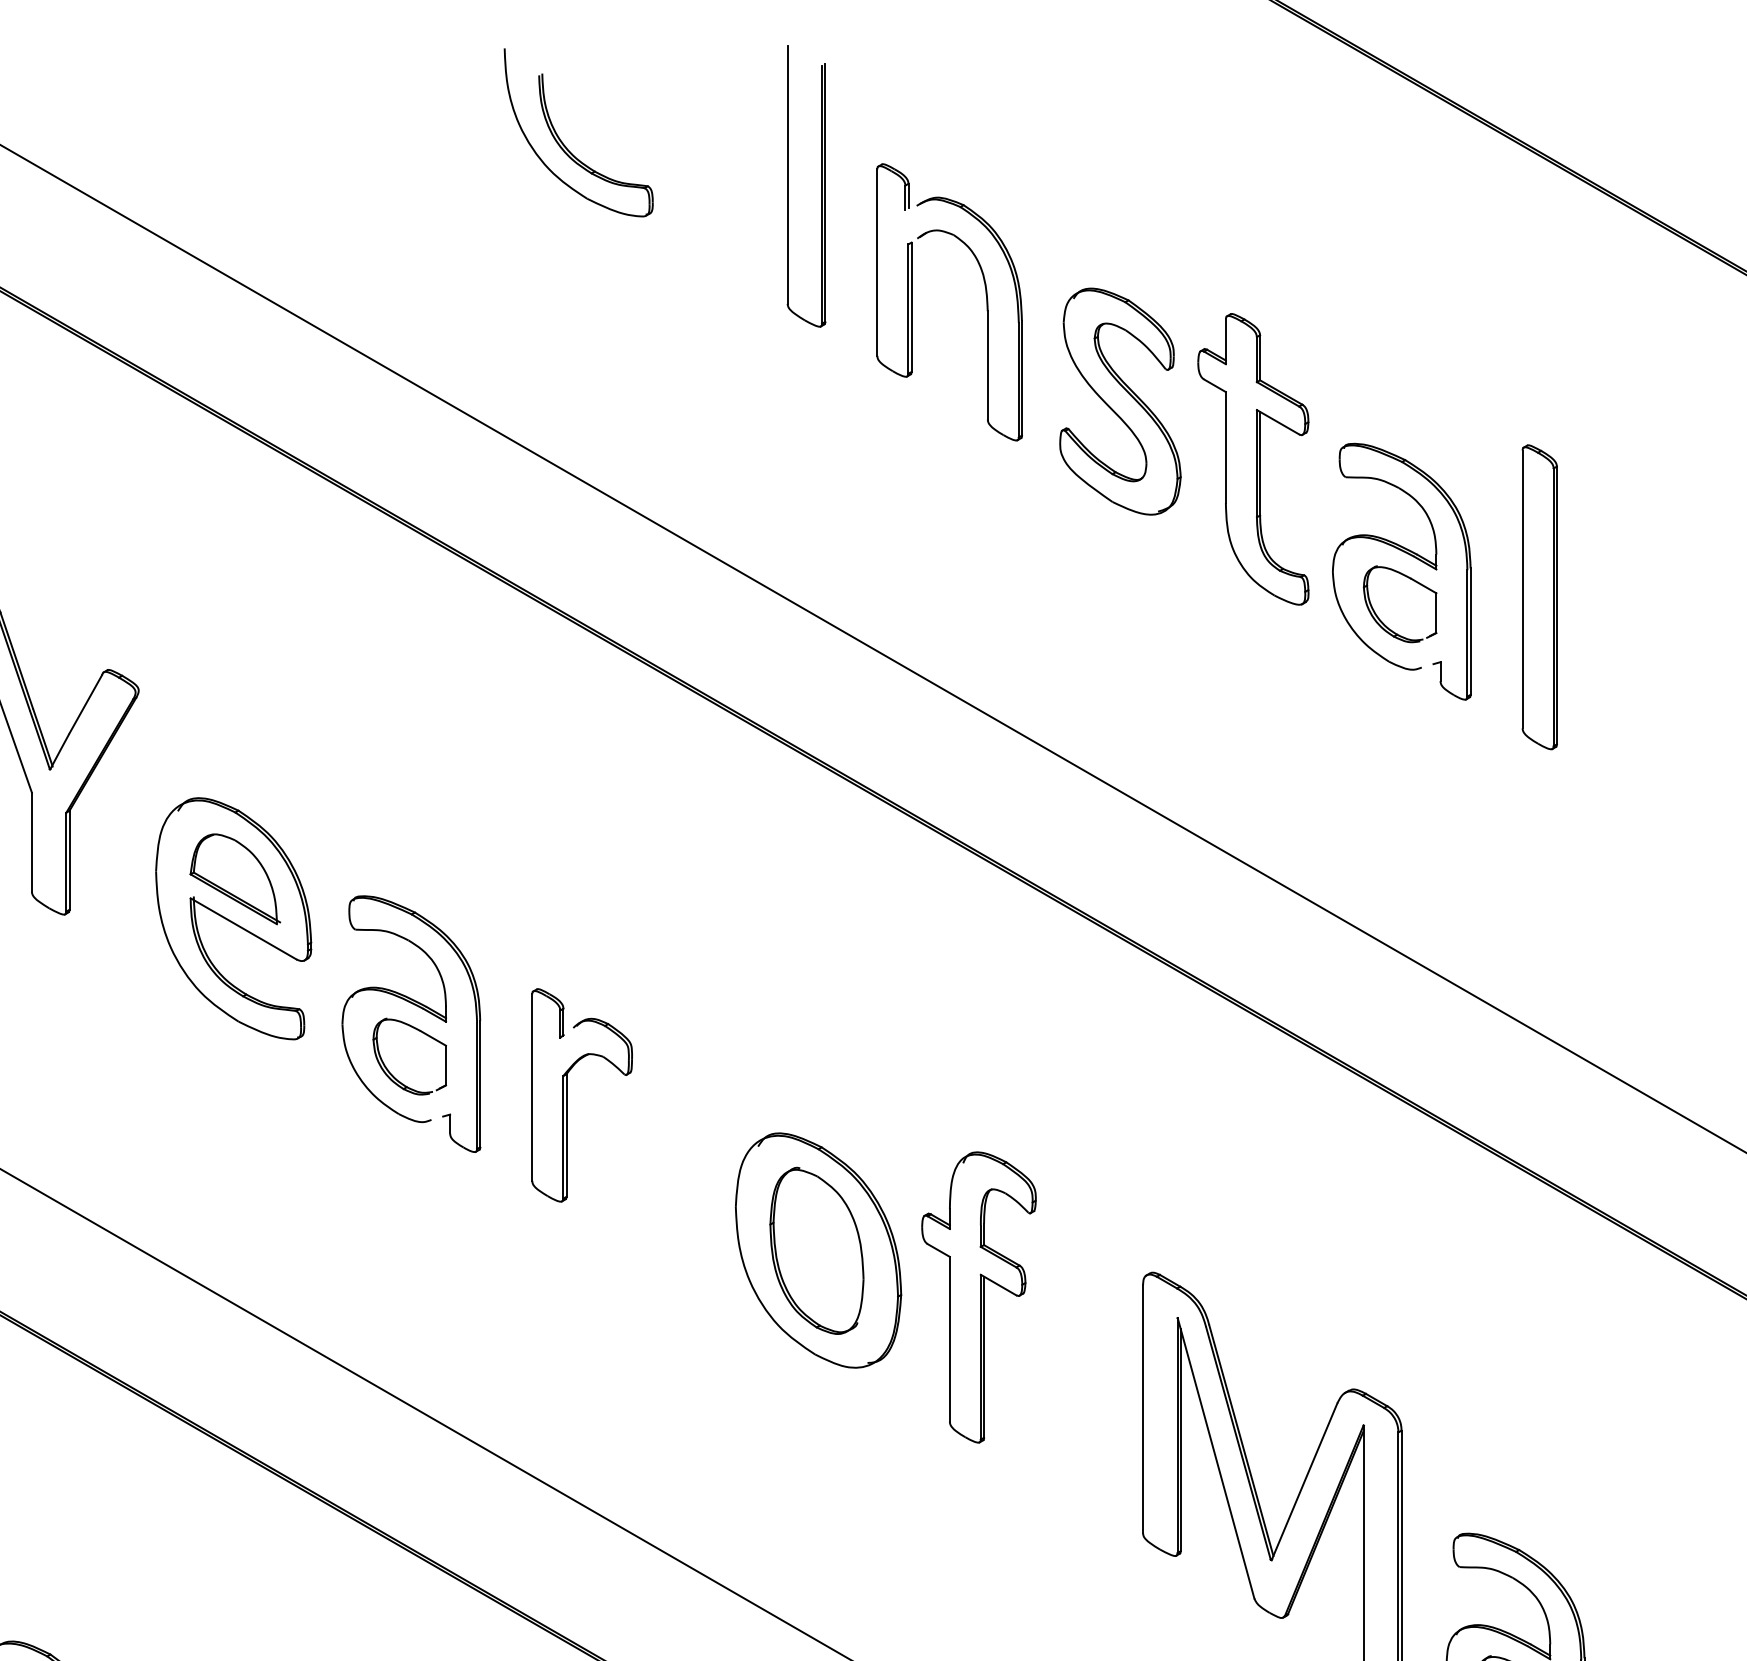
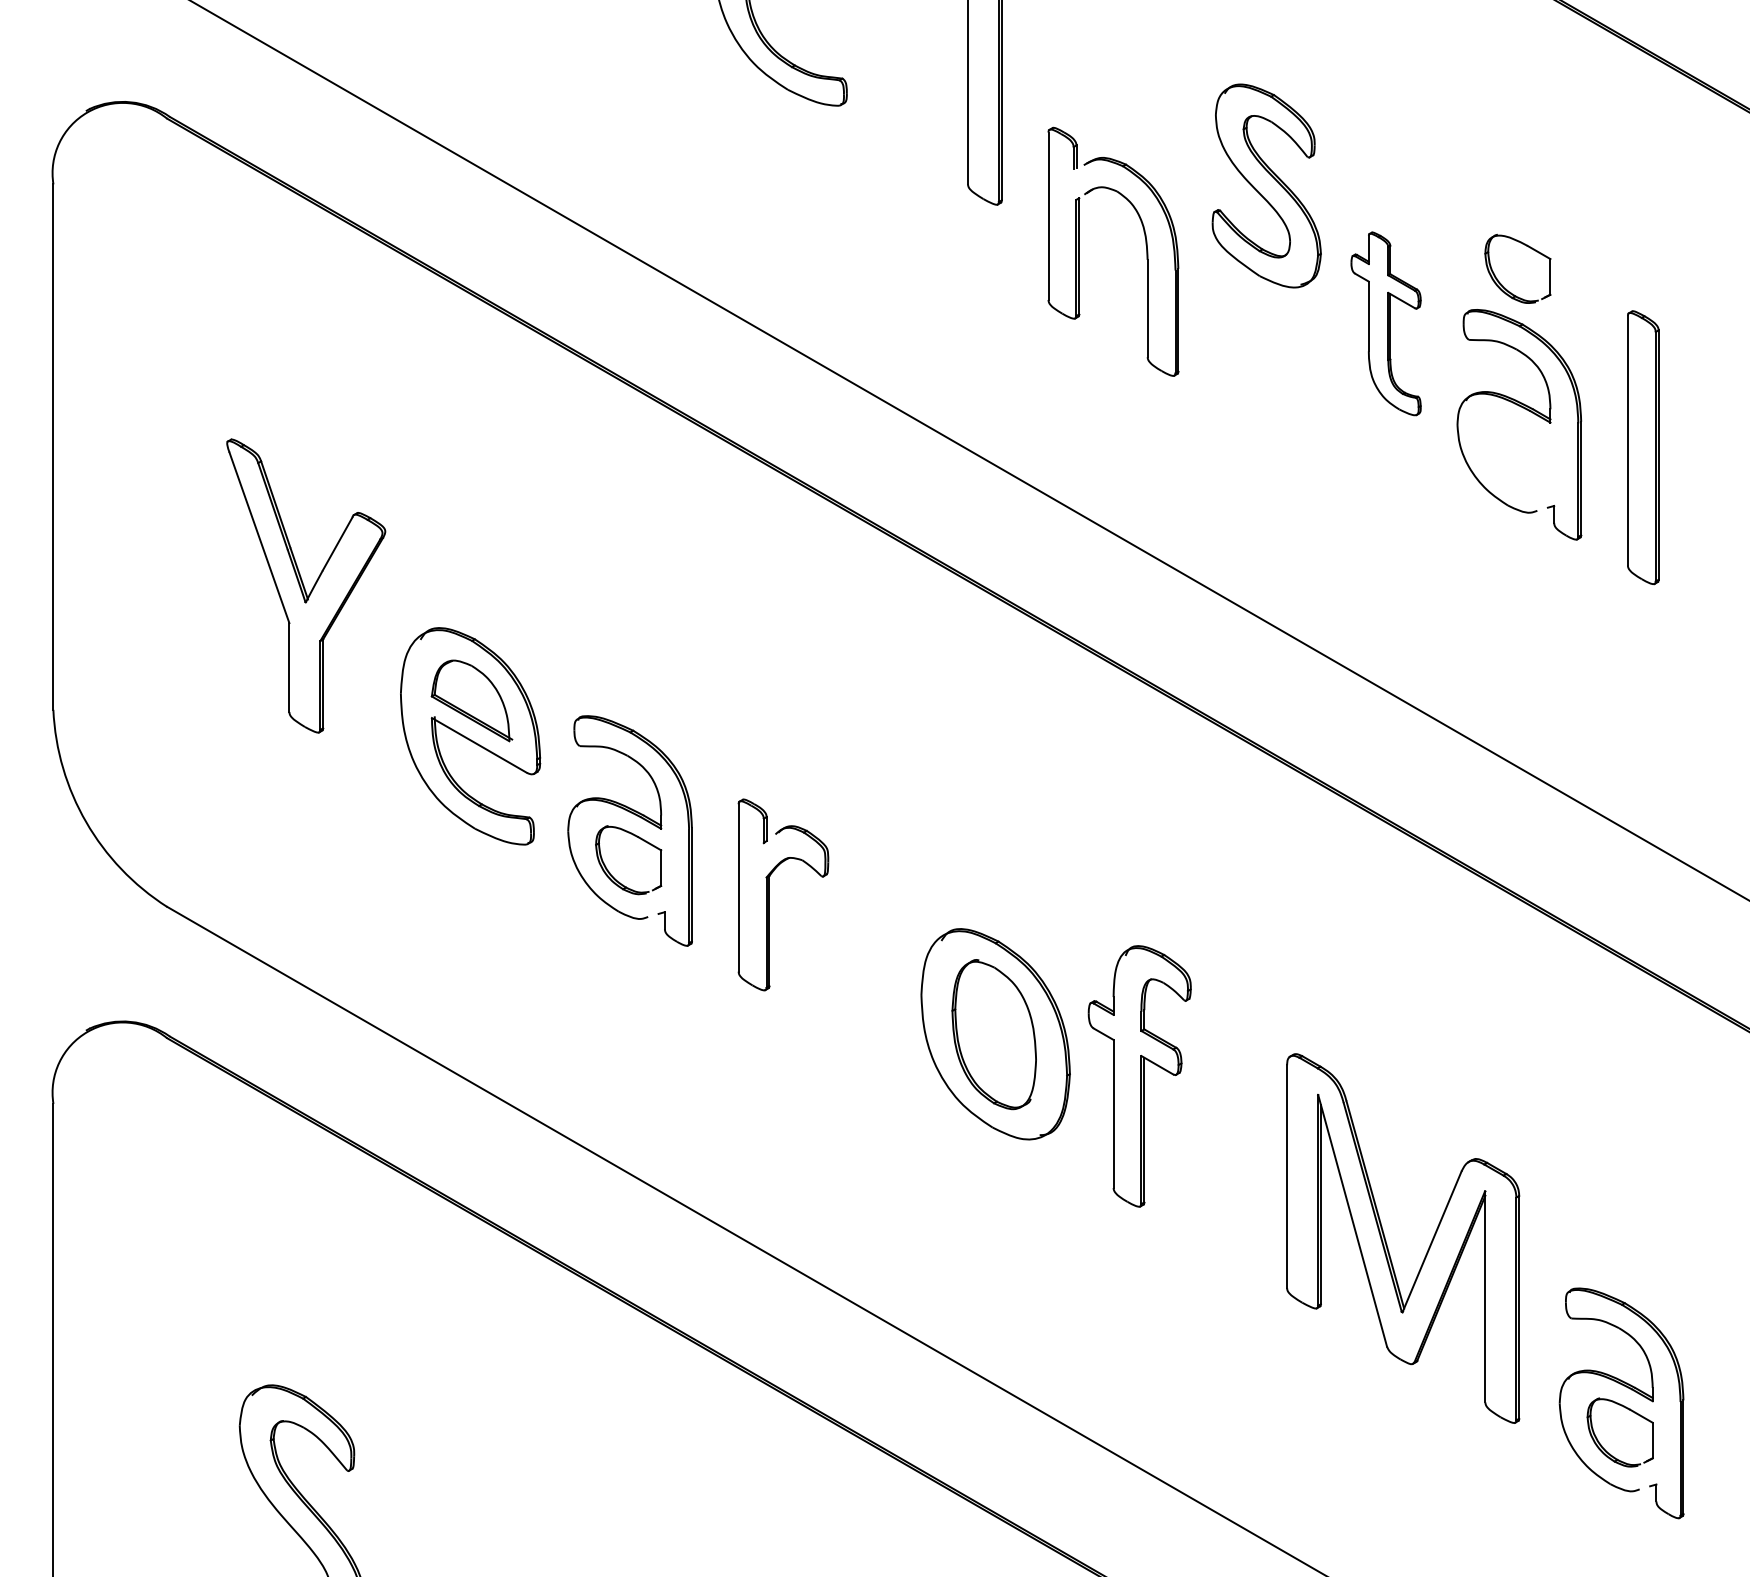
part: (985, 295) -> (1145, 245), moved
part: (1120, 401) -> (1266, 185), moved
part: (1252, 458) -> (1385, 323), size x0.7
part: (1381, 620) -> (1501, 283), moved

